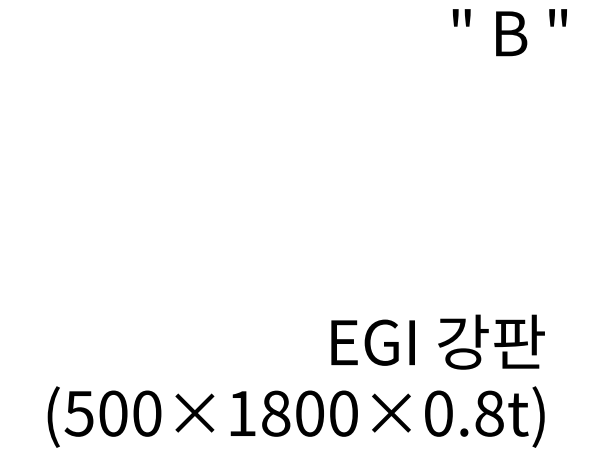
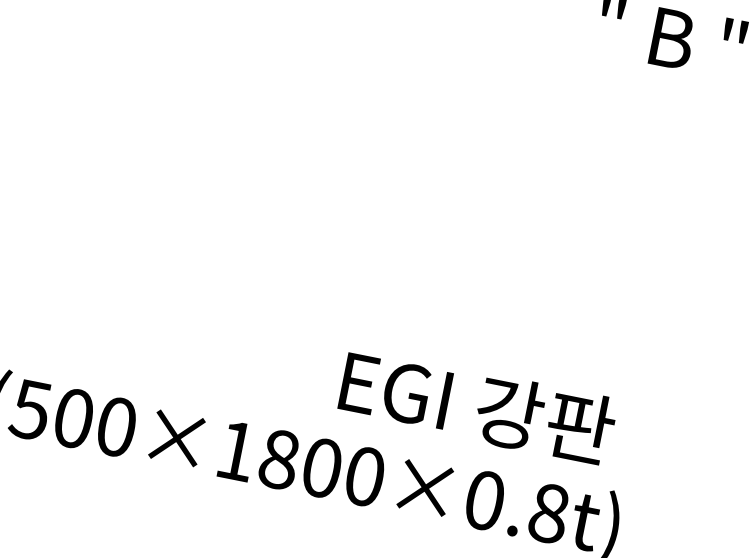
text: (437, 341) -> (477, 405), moved

